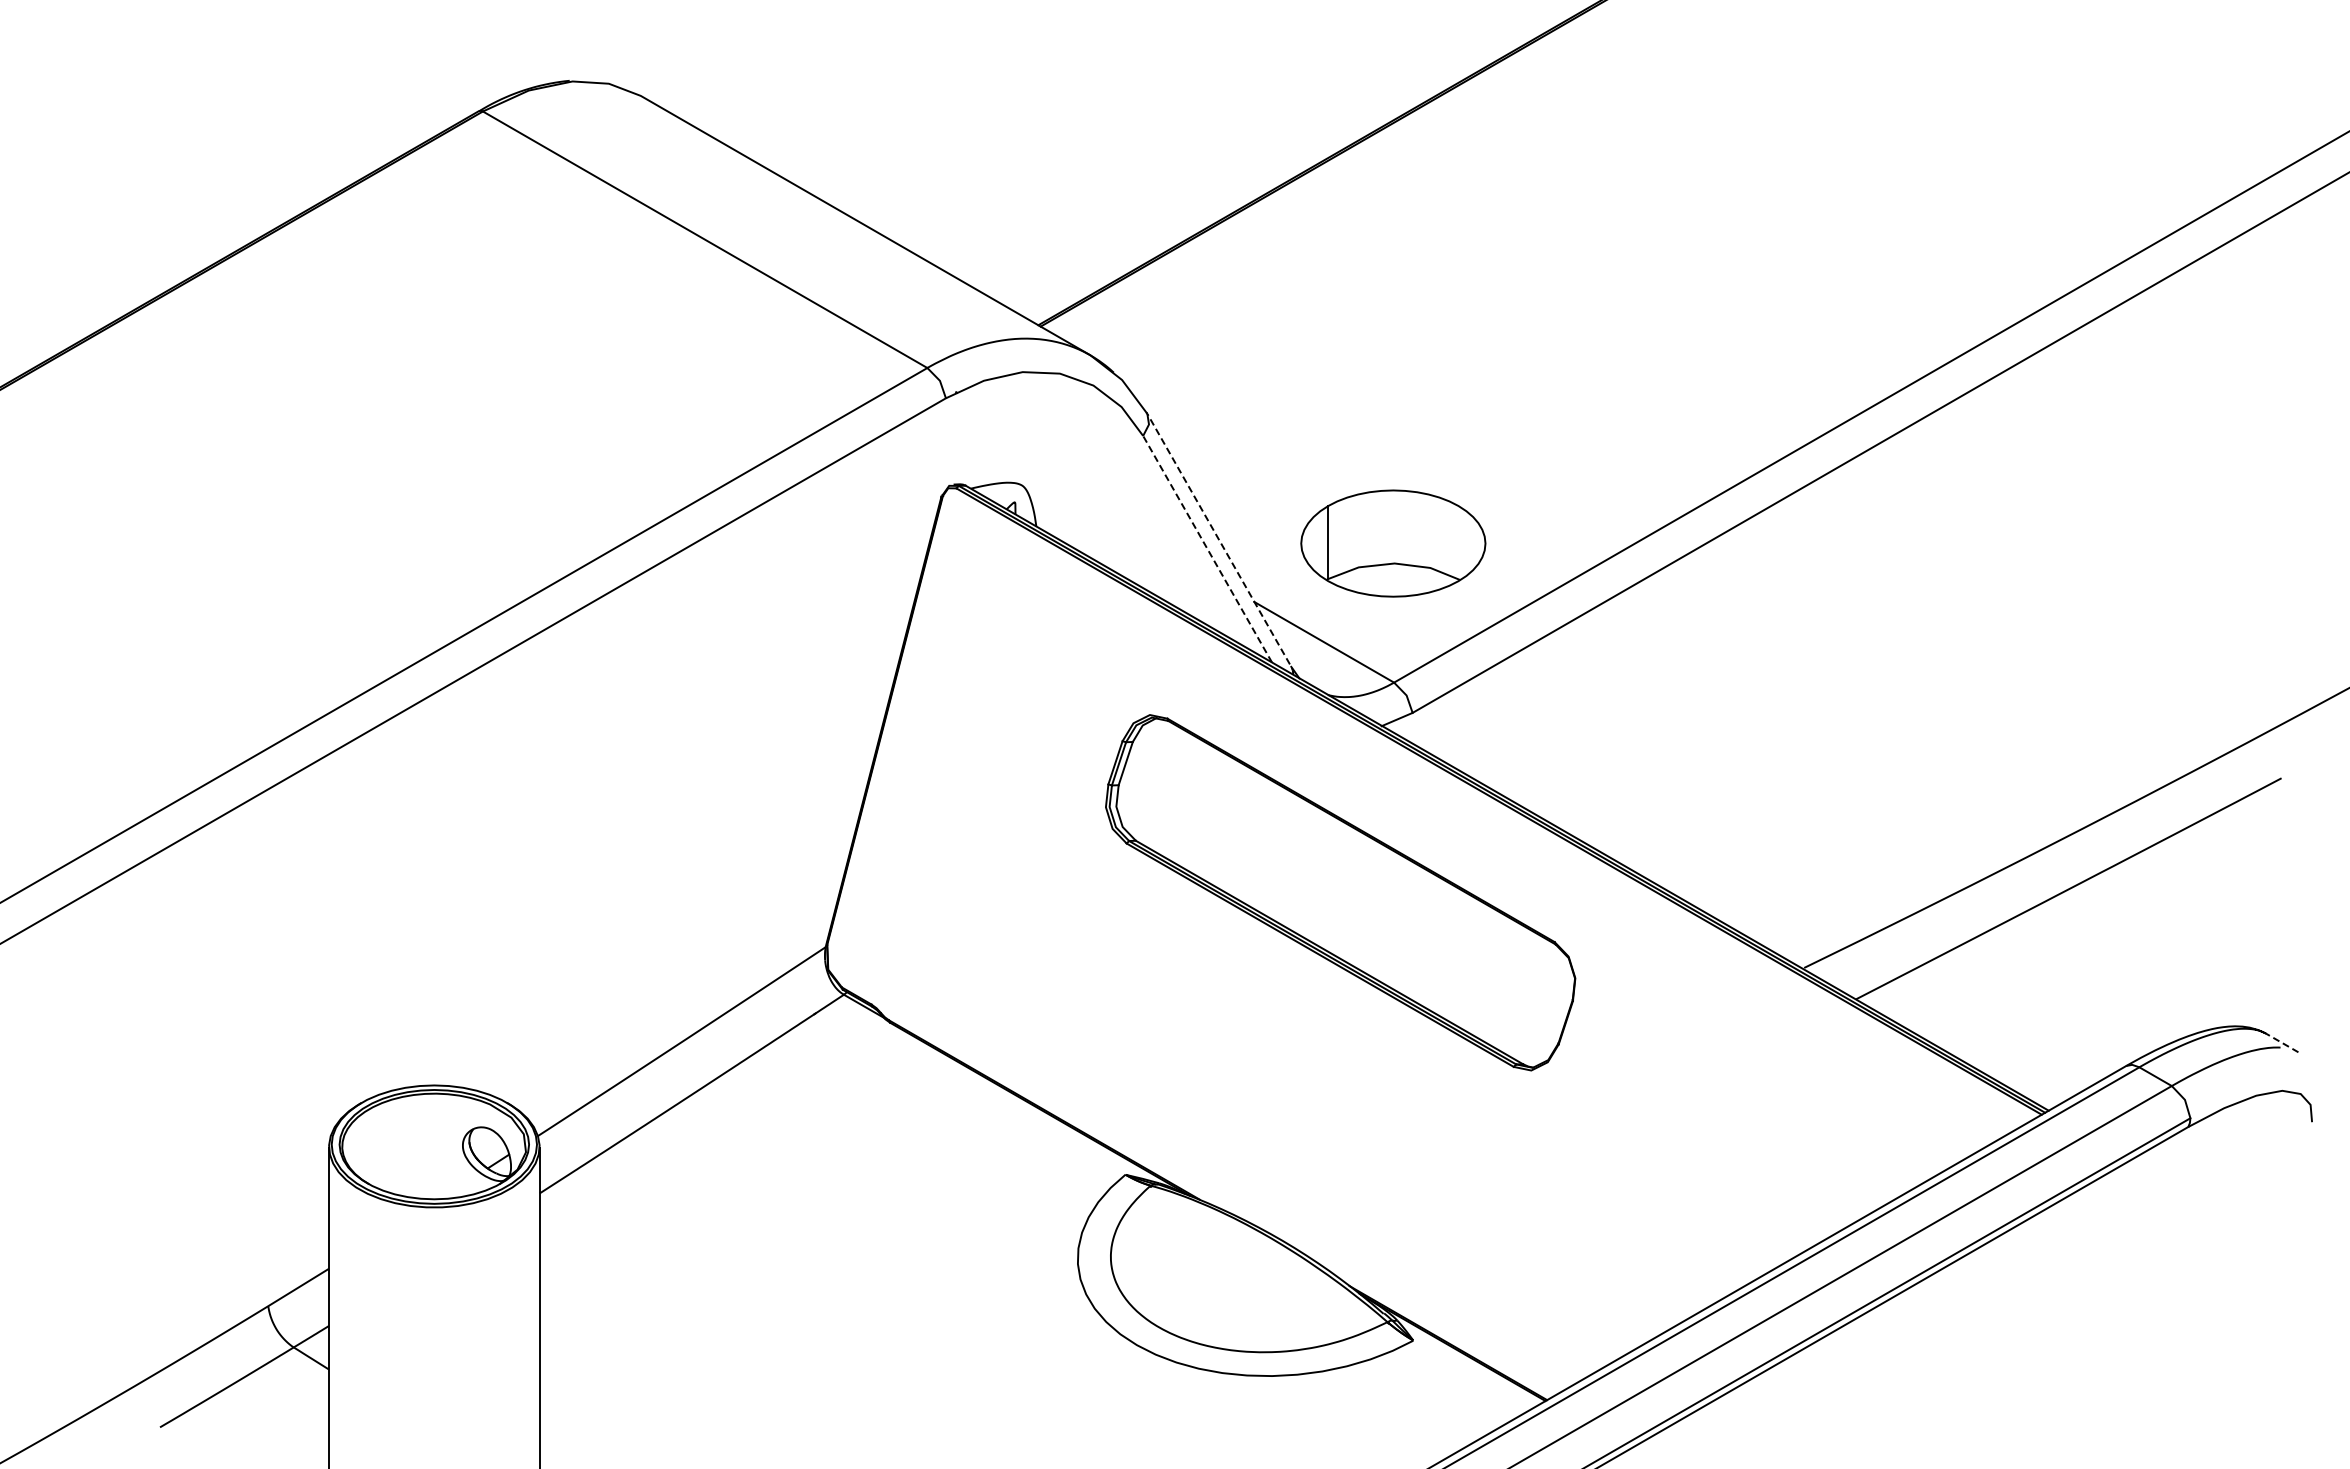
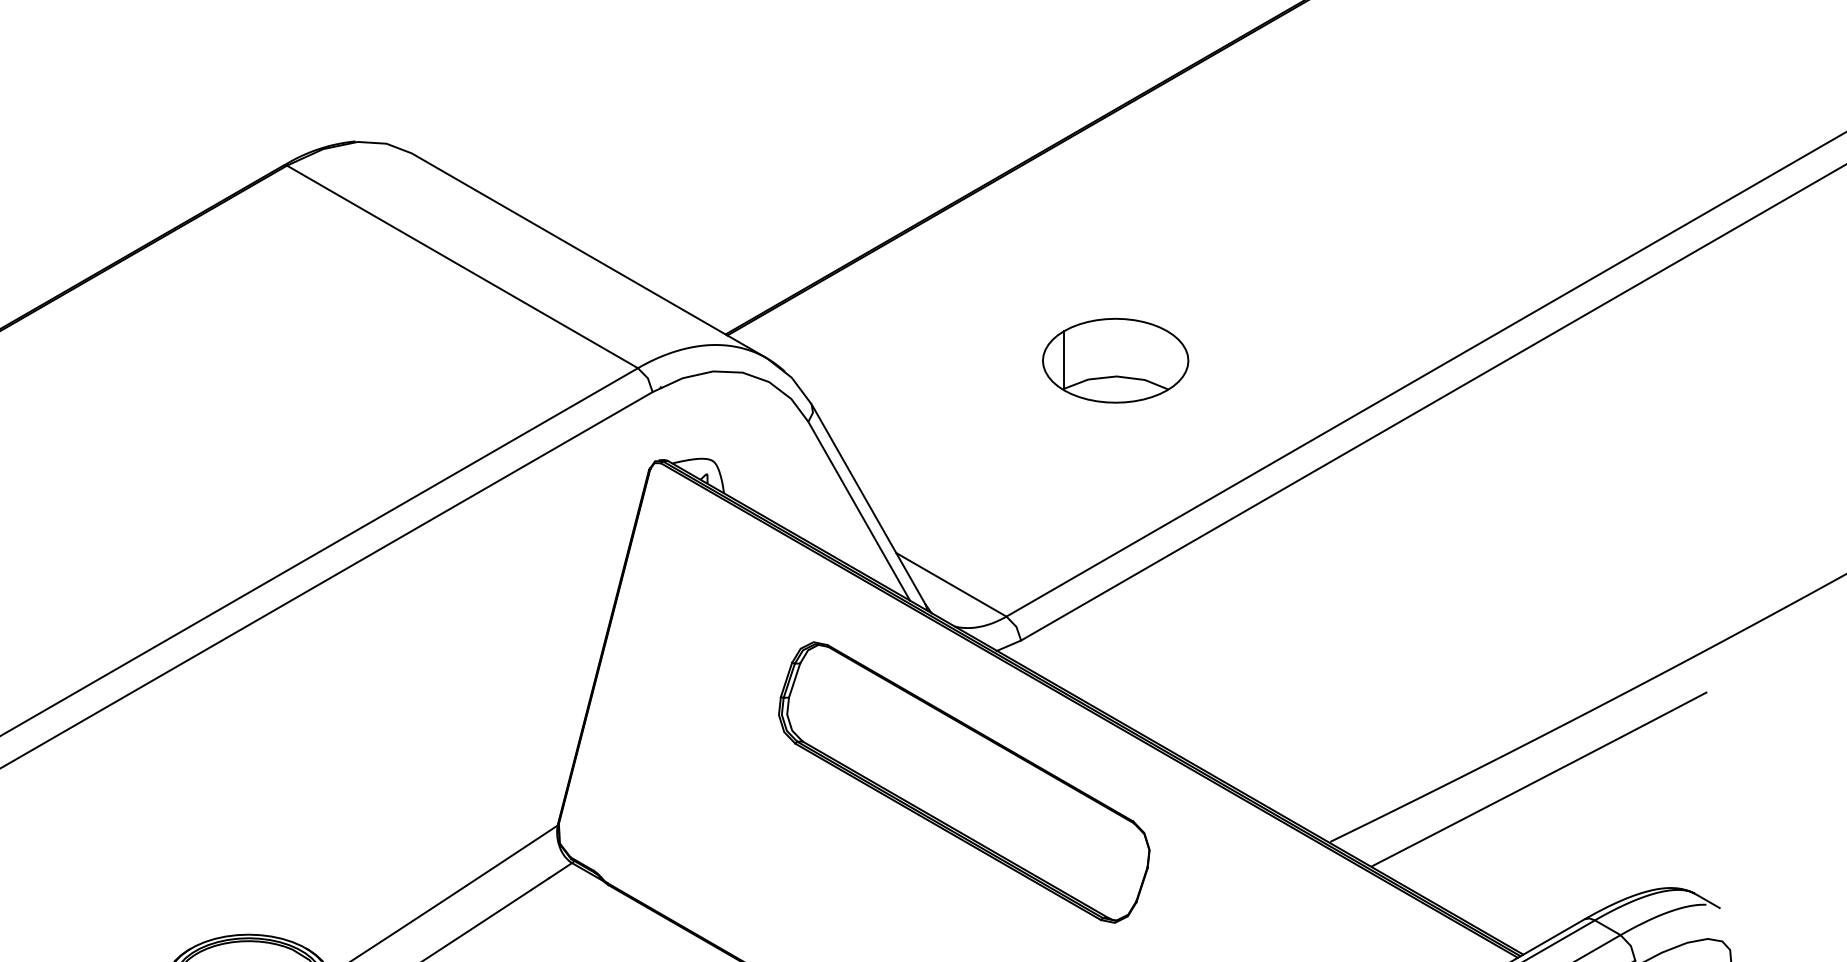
part: (1393, 543) -> (1115, 360), moved
line: (1221, 544) -> (870, 507), dashed -> solid
line: (1207, 548) -> (859, 510), dashed -> solid
line: (2282, 1042) -> (1707, 900), dashed -> solid

